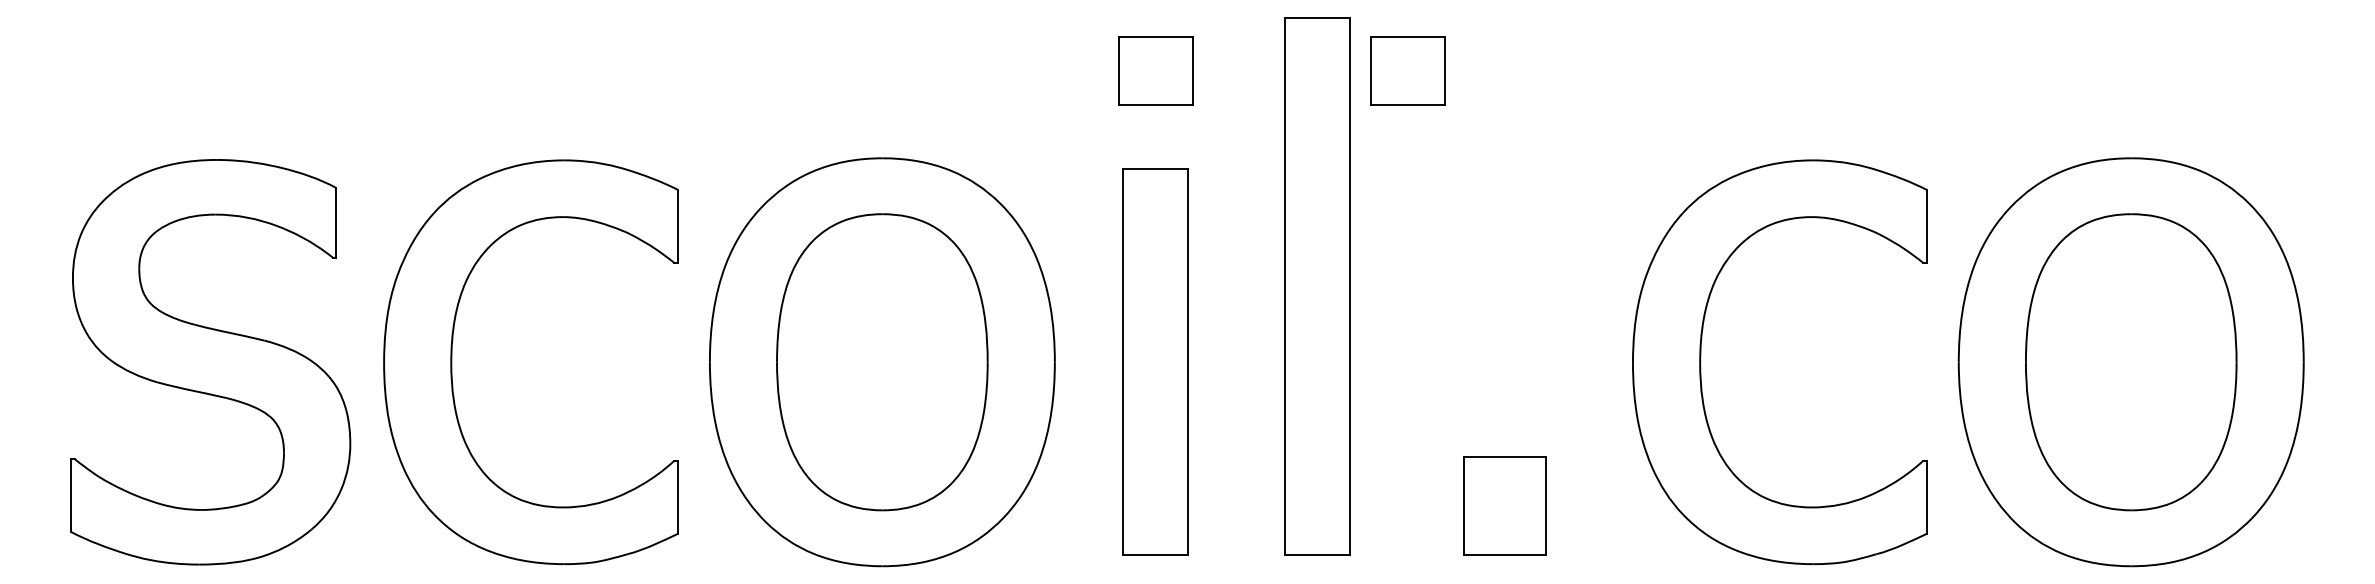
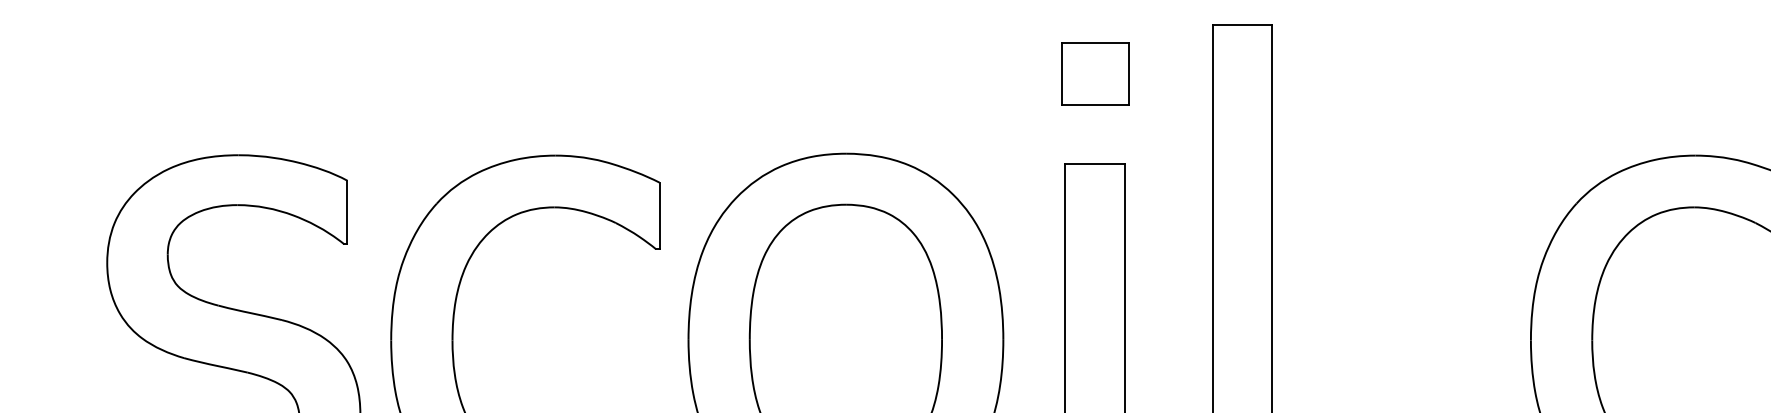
part: (1407, 70) -> (1325, 73), removed

